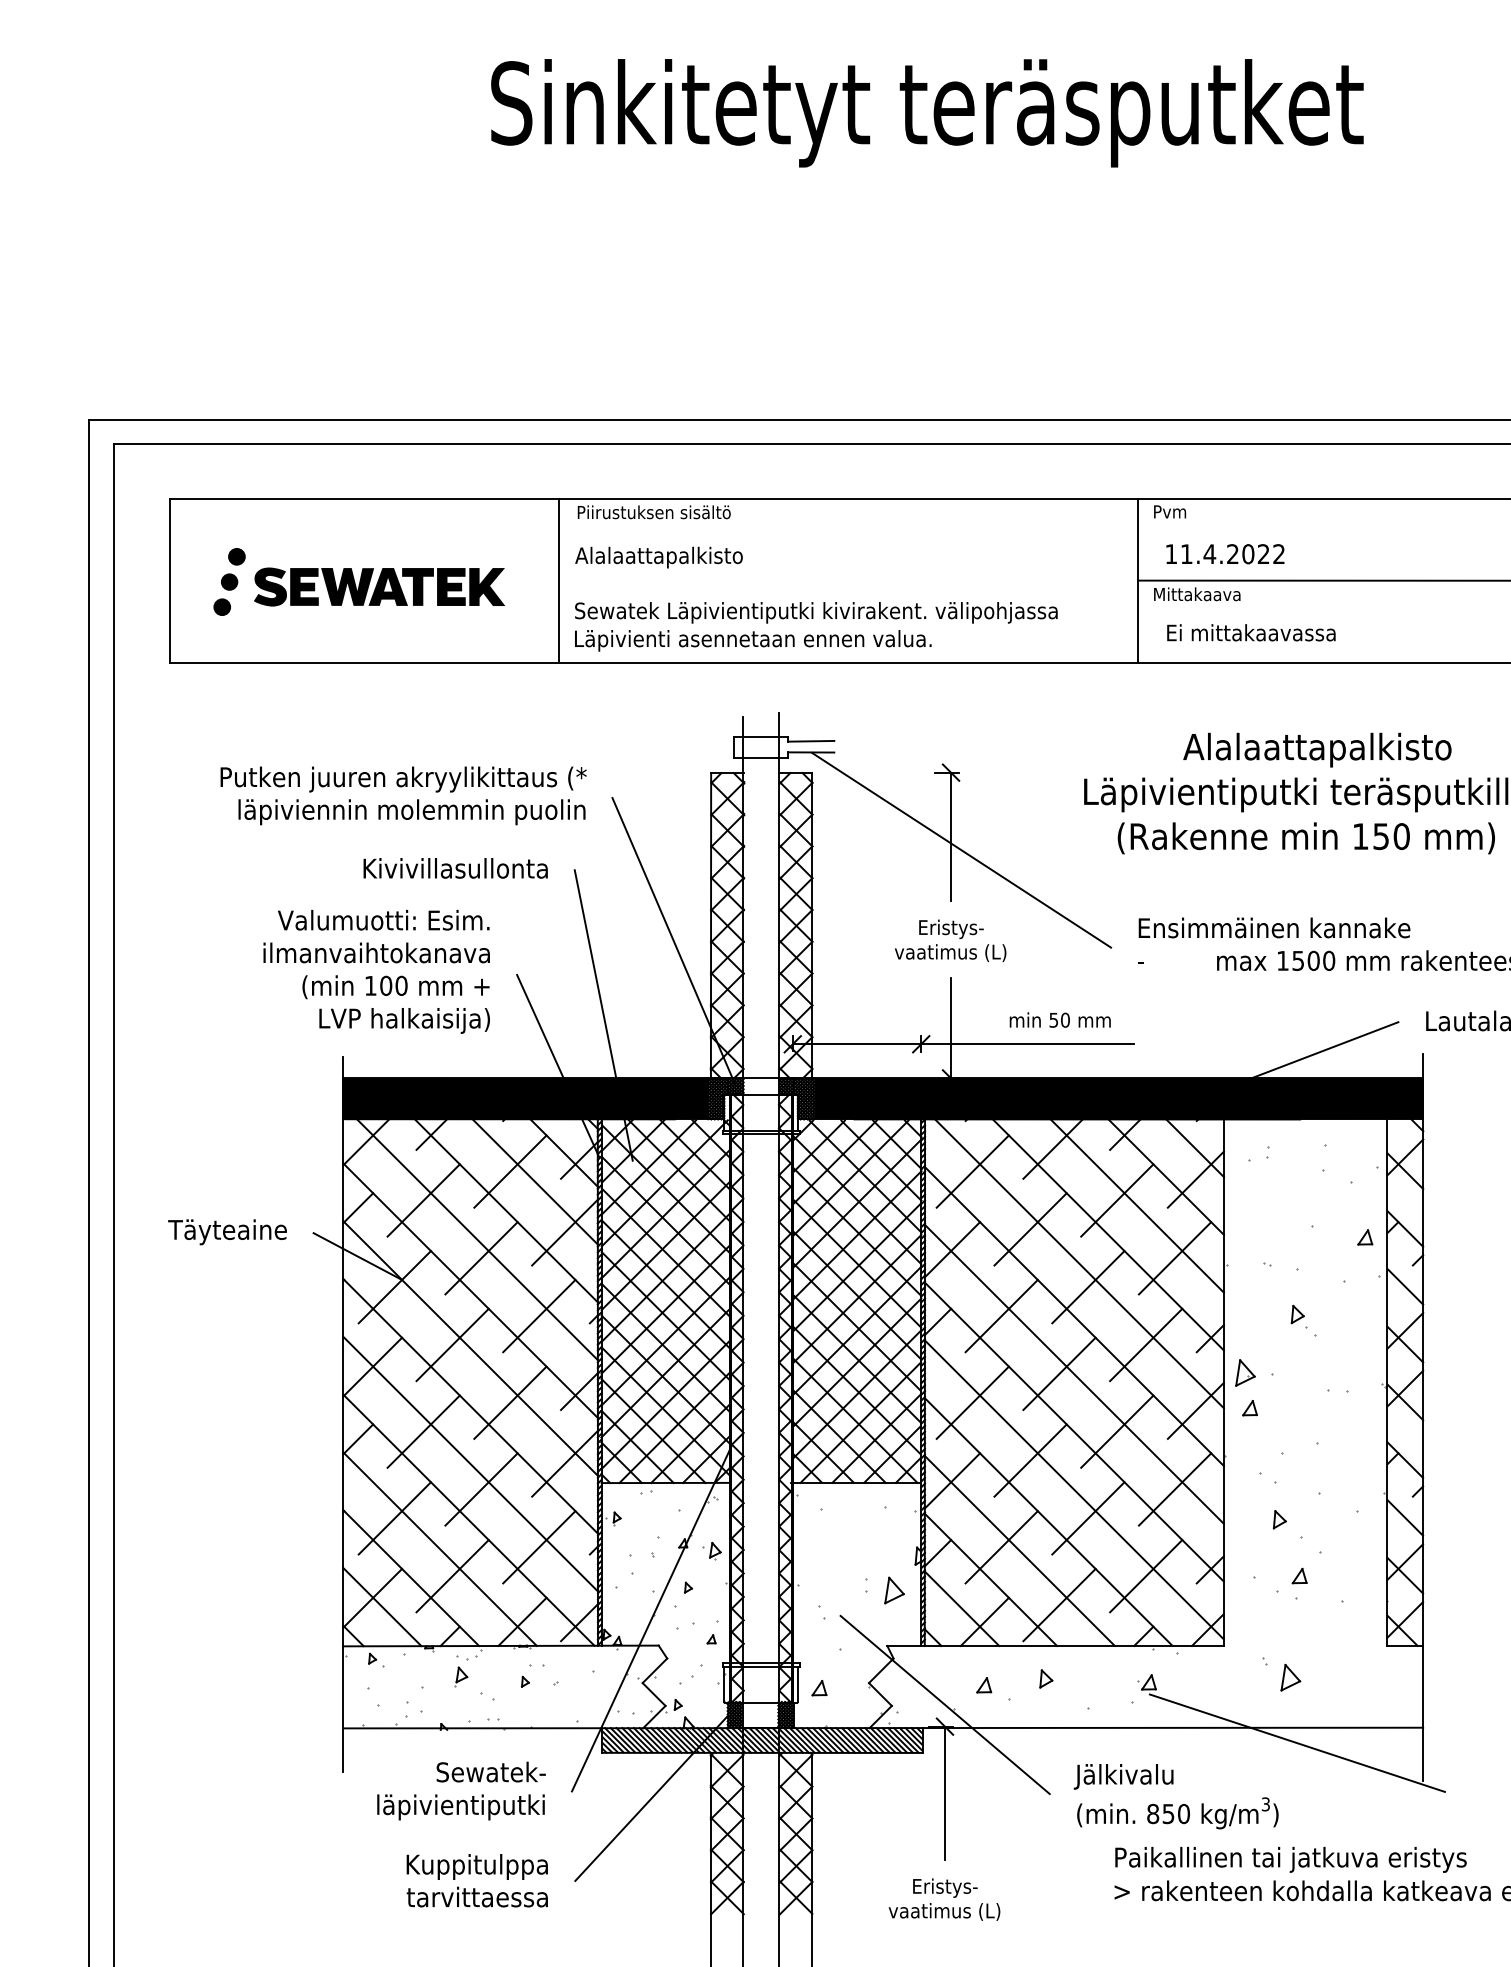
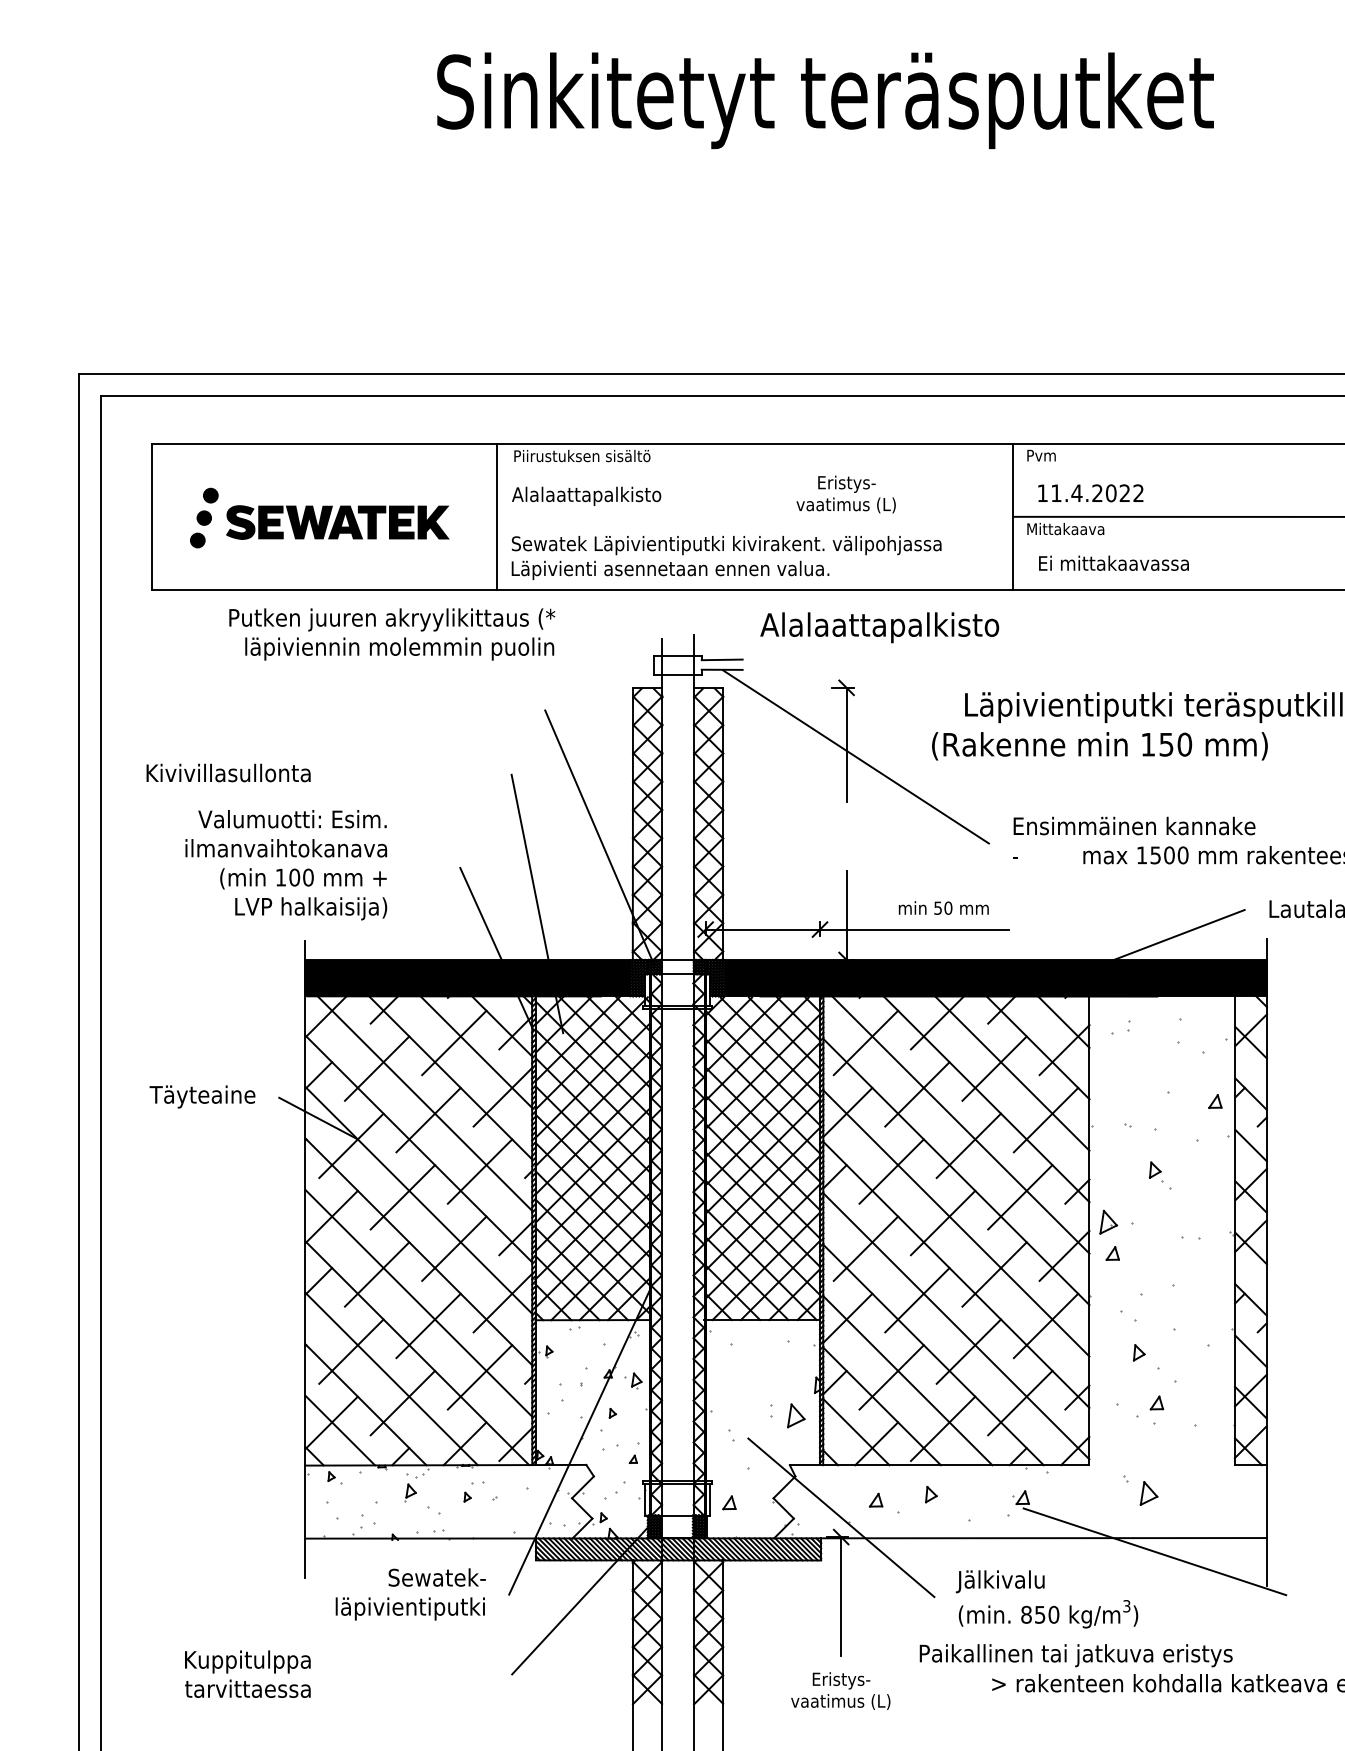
text: (1317, 749) -> (879, 627), moved
text: (403, 795) -> (392, 634), moved
text: (1305, 838) -> (1099, 746), moved
text: (455, 867) -> (228, 772), moved
text: (949, 940) -> (845, 494), moved
text: (376, 972) -> (286, 865), moved
text: (1290, 1859) -> (1075, 1655), moved
text: (476, 1879) -> (247, 1673), moved

